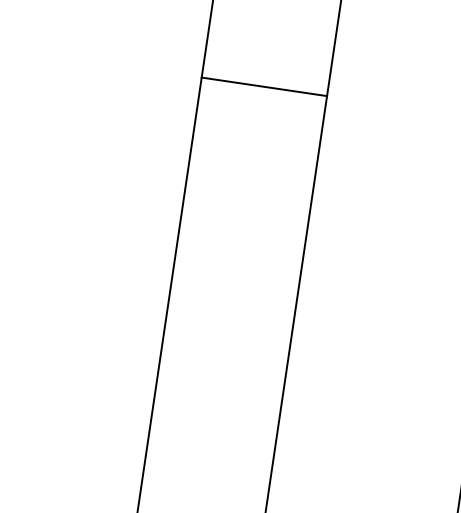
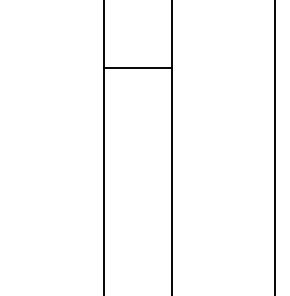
line: (264, 86) -> (138, 67), moved

